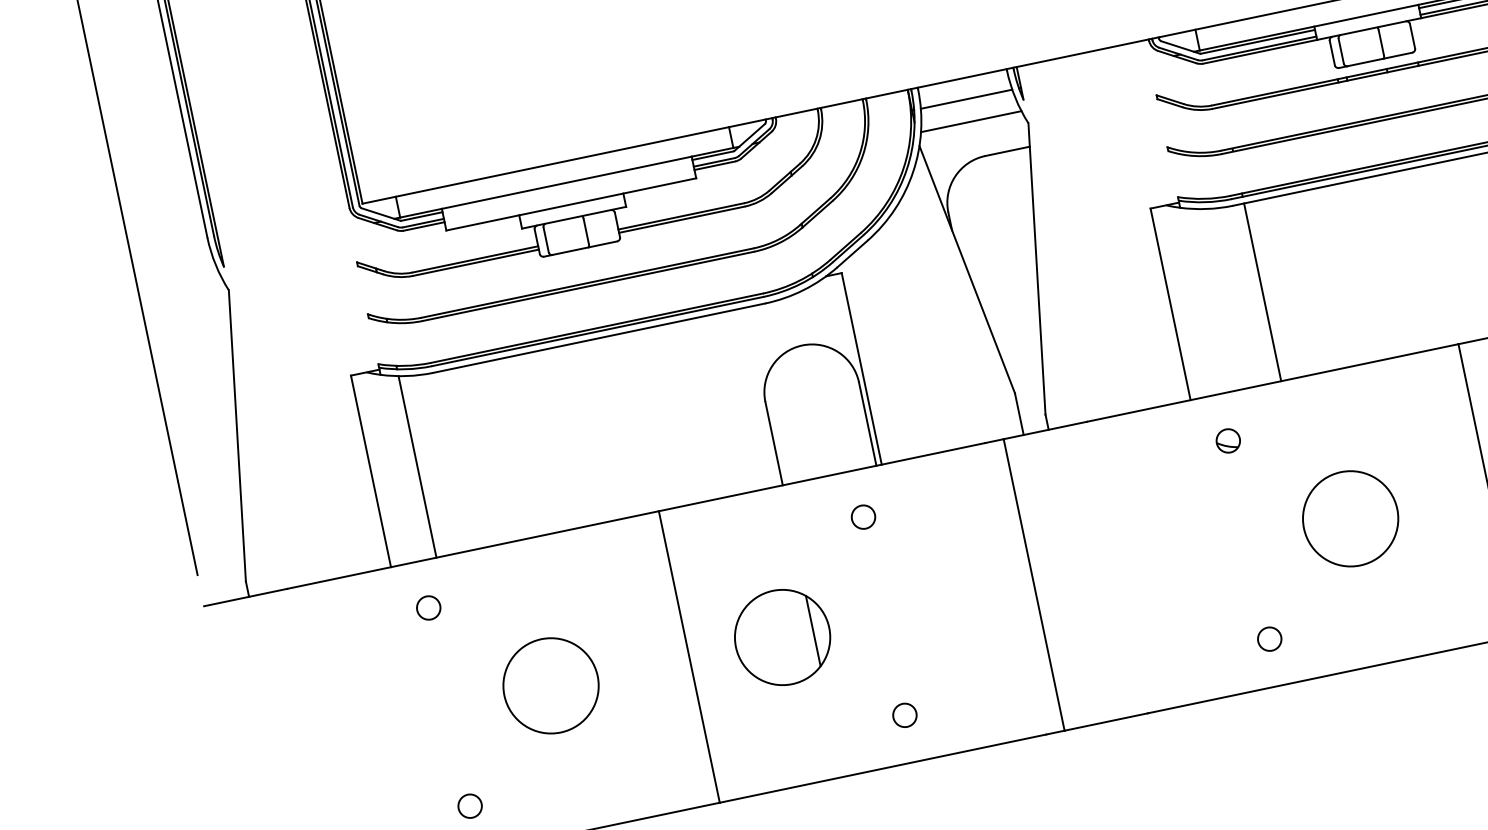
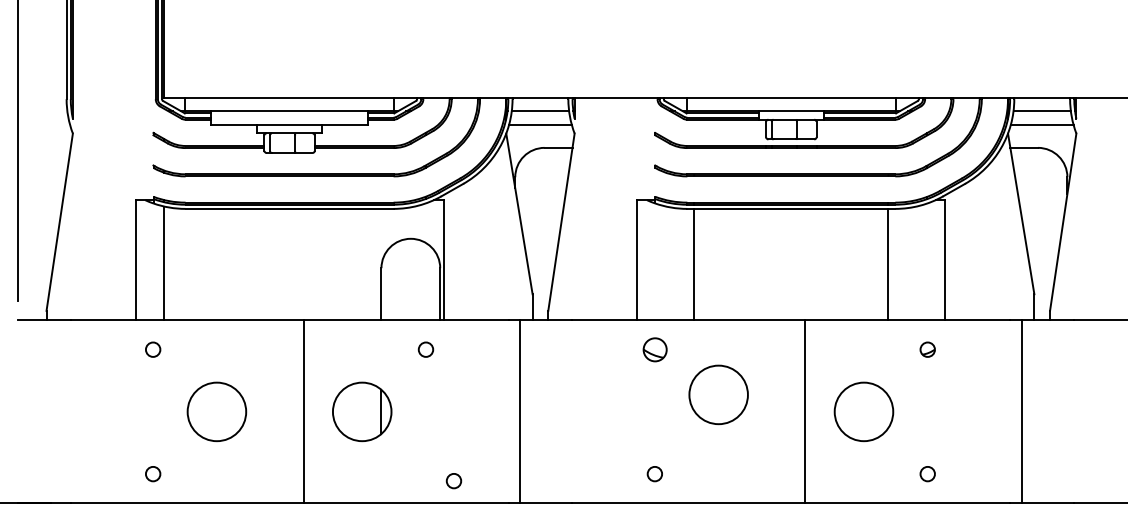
part: (1227, 440) -> (654, 349), size x1.6
circle: (1350, 518) -> (718, 394), moved
circle: (904, 716) -> (453, 481), moved

